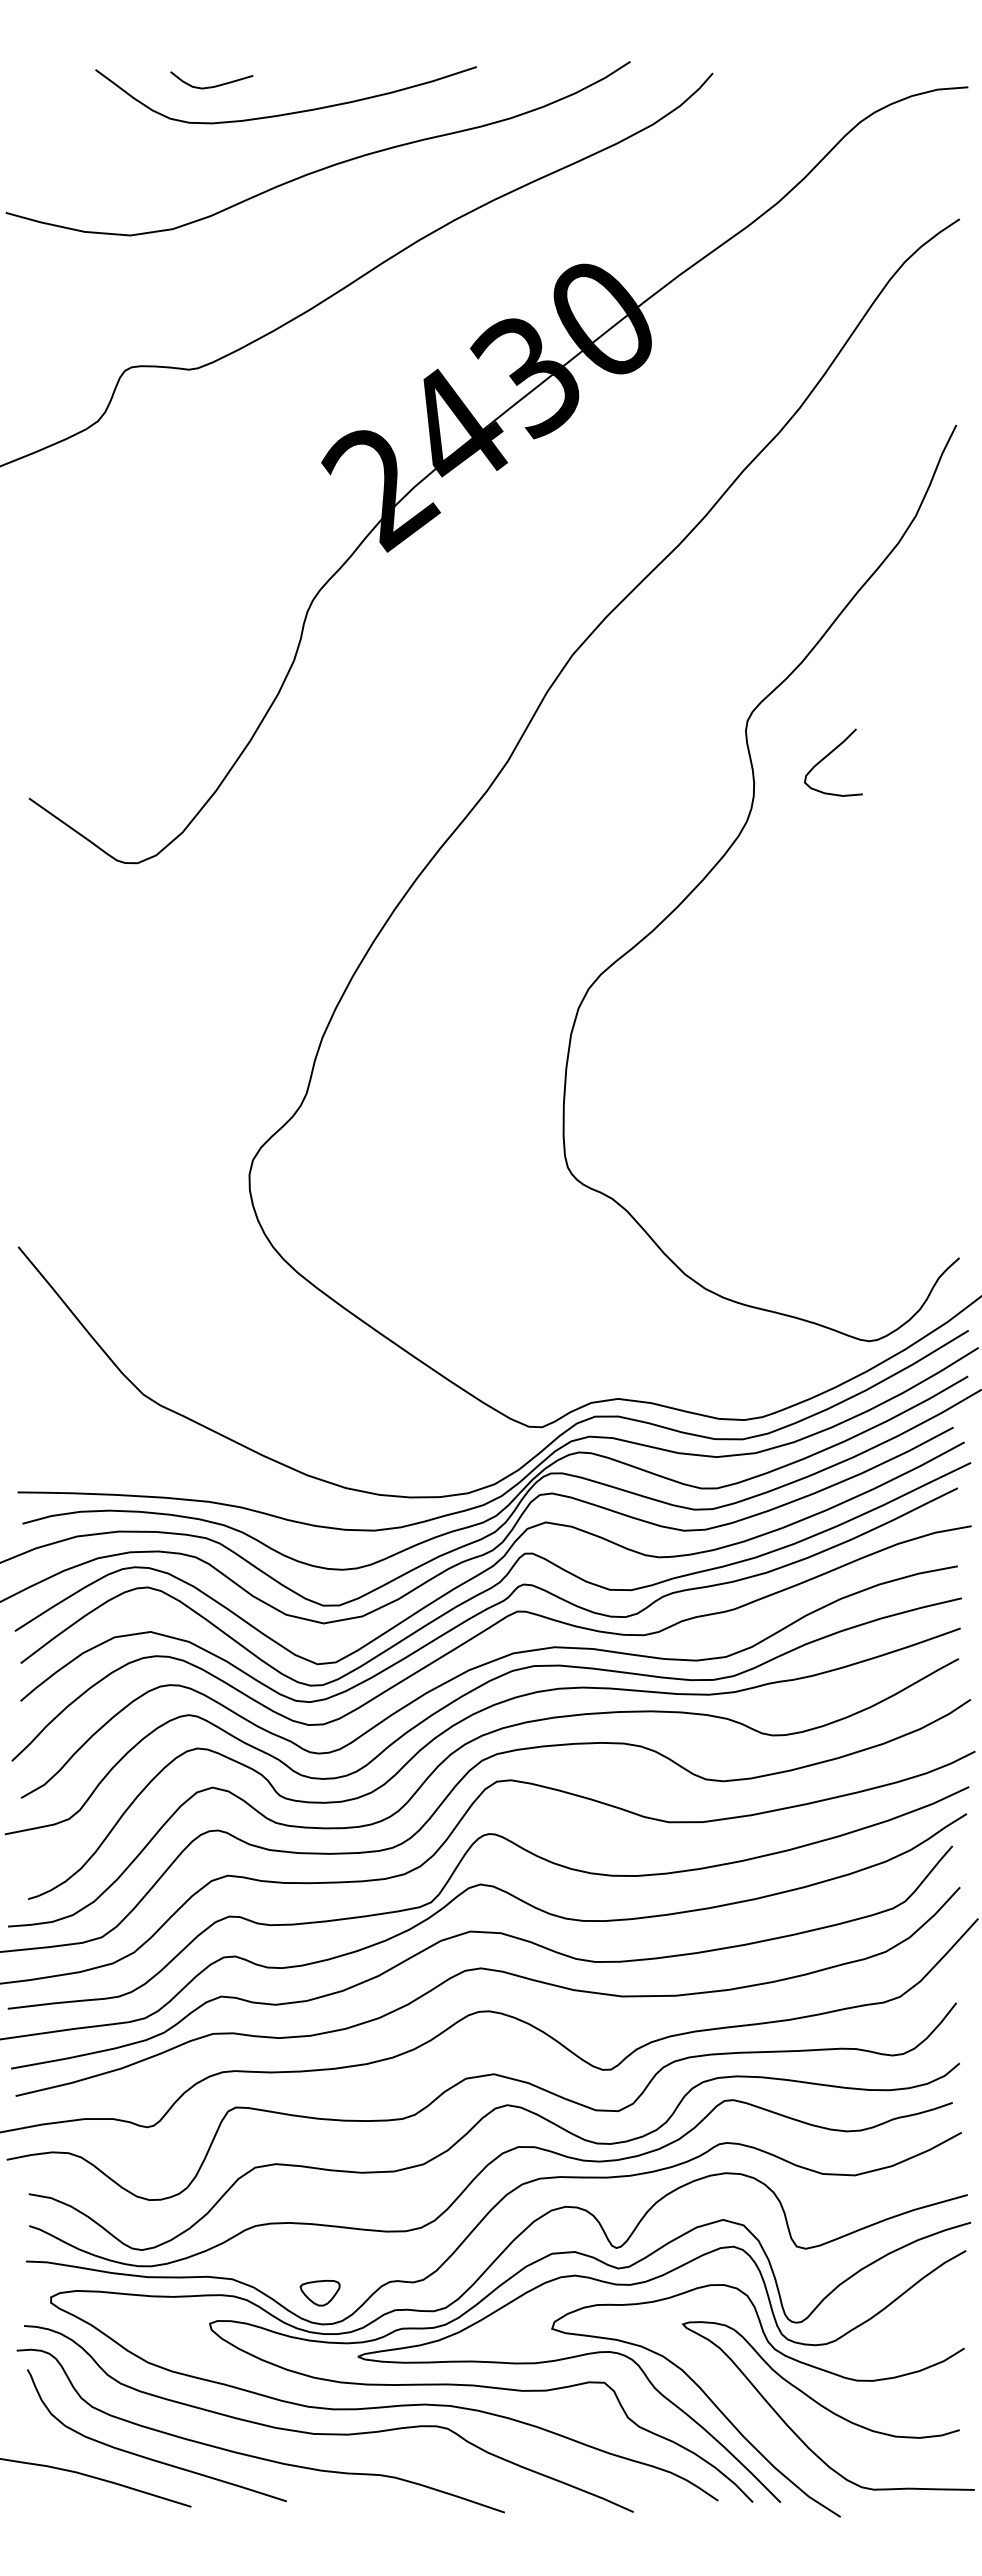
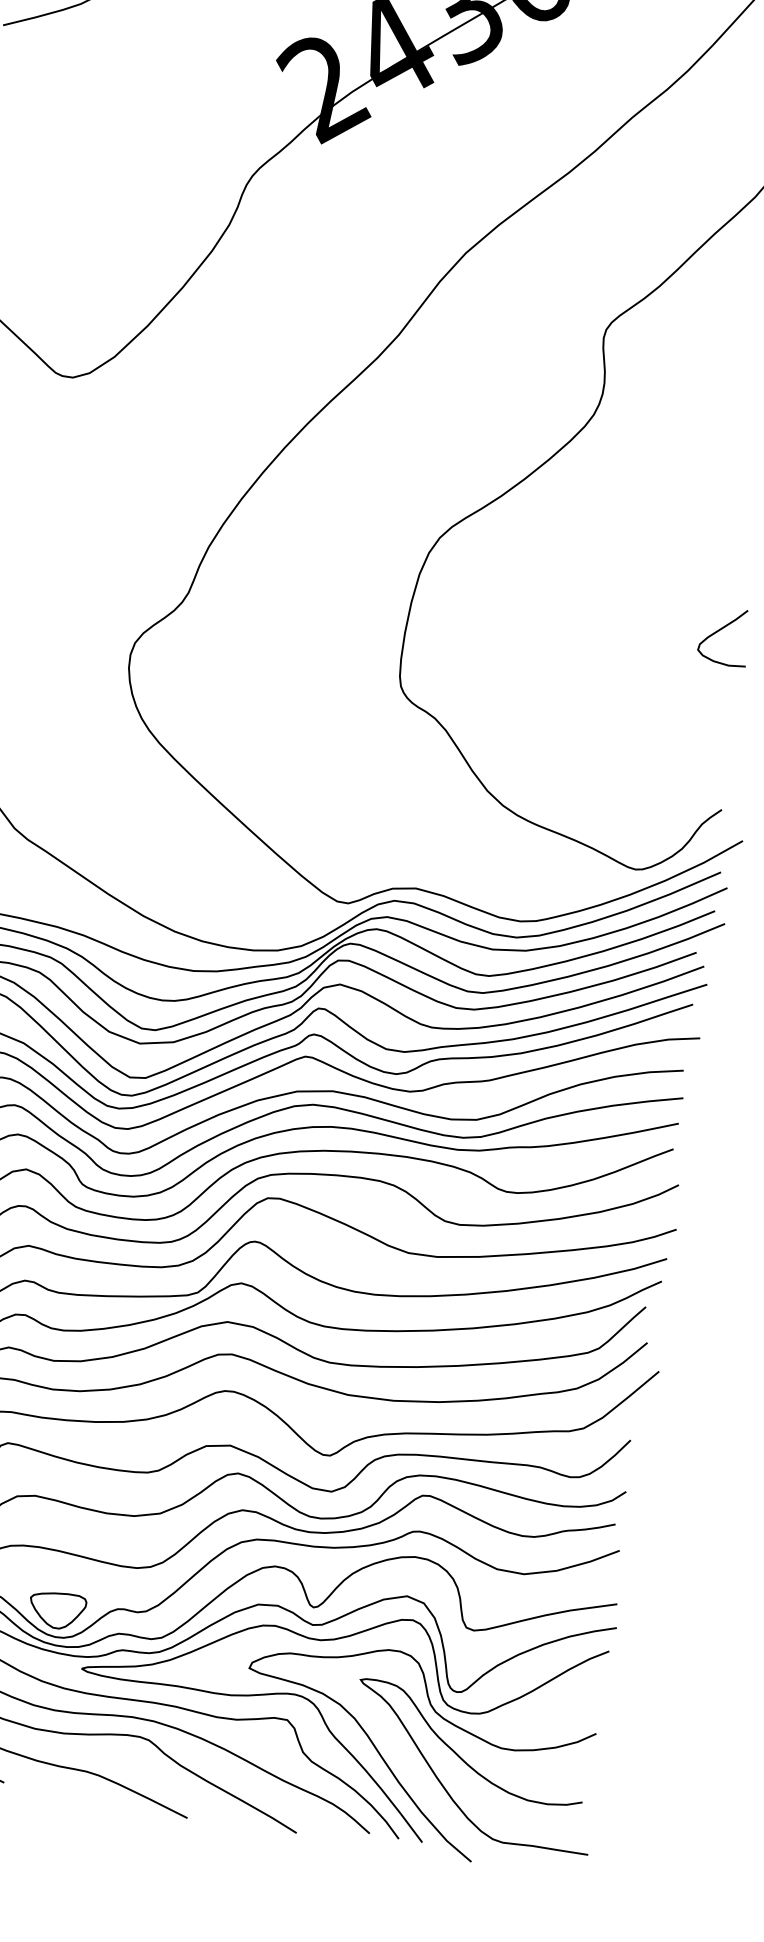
curve: (827, 756) -> (720, 630), moved
part: (319, 2292) -> (56, 1609), size x1.67

